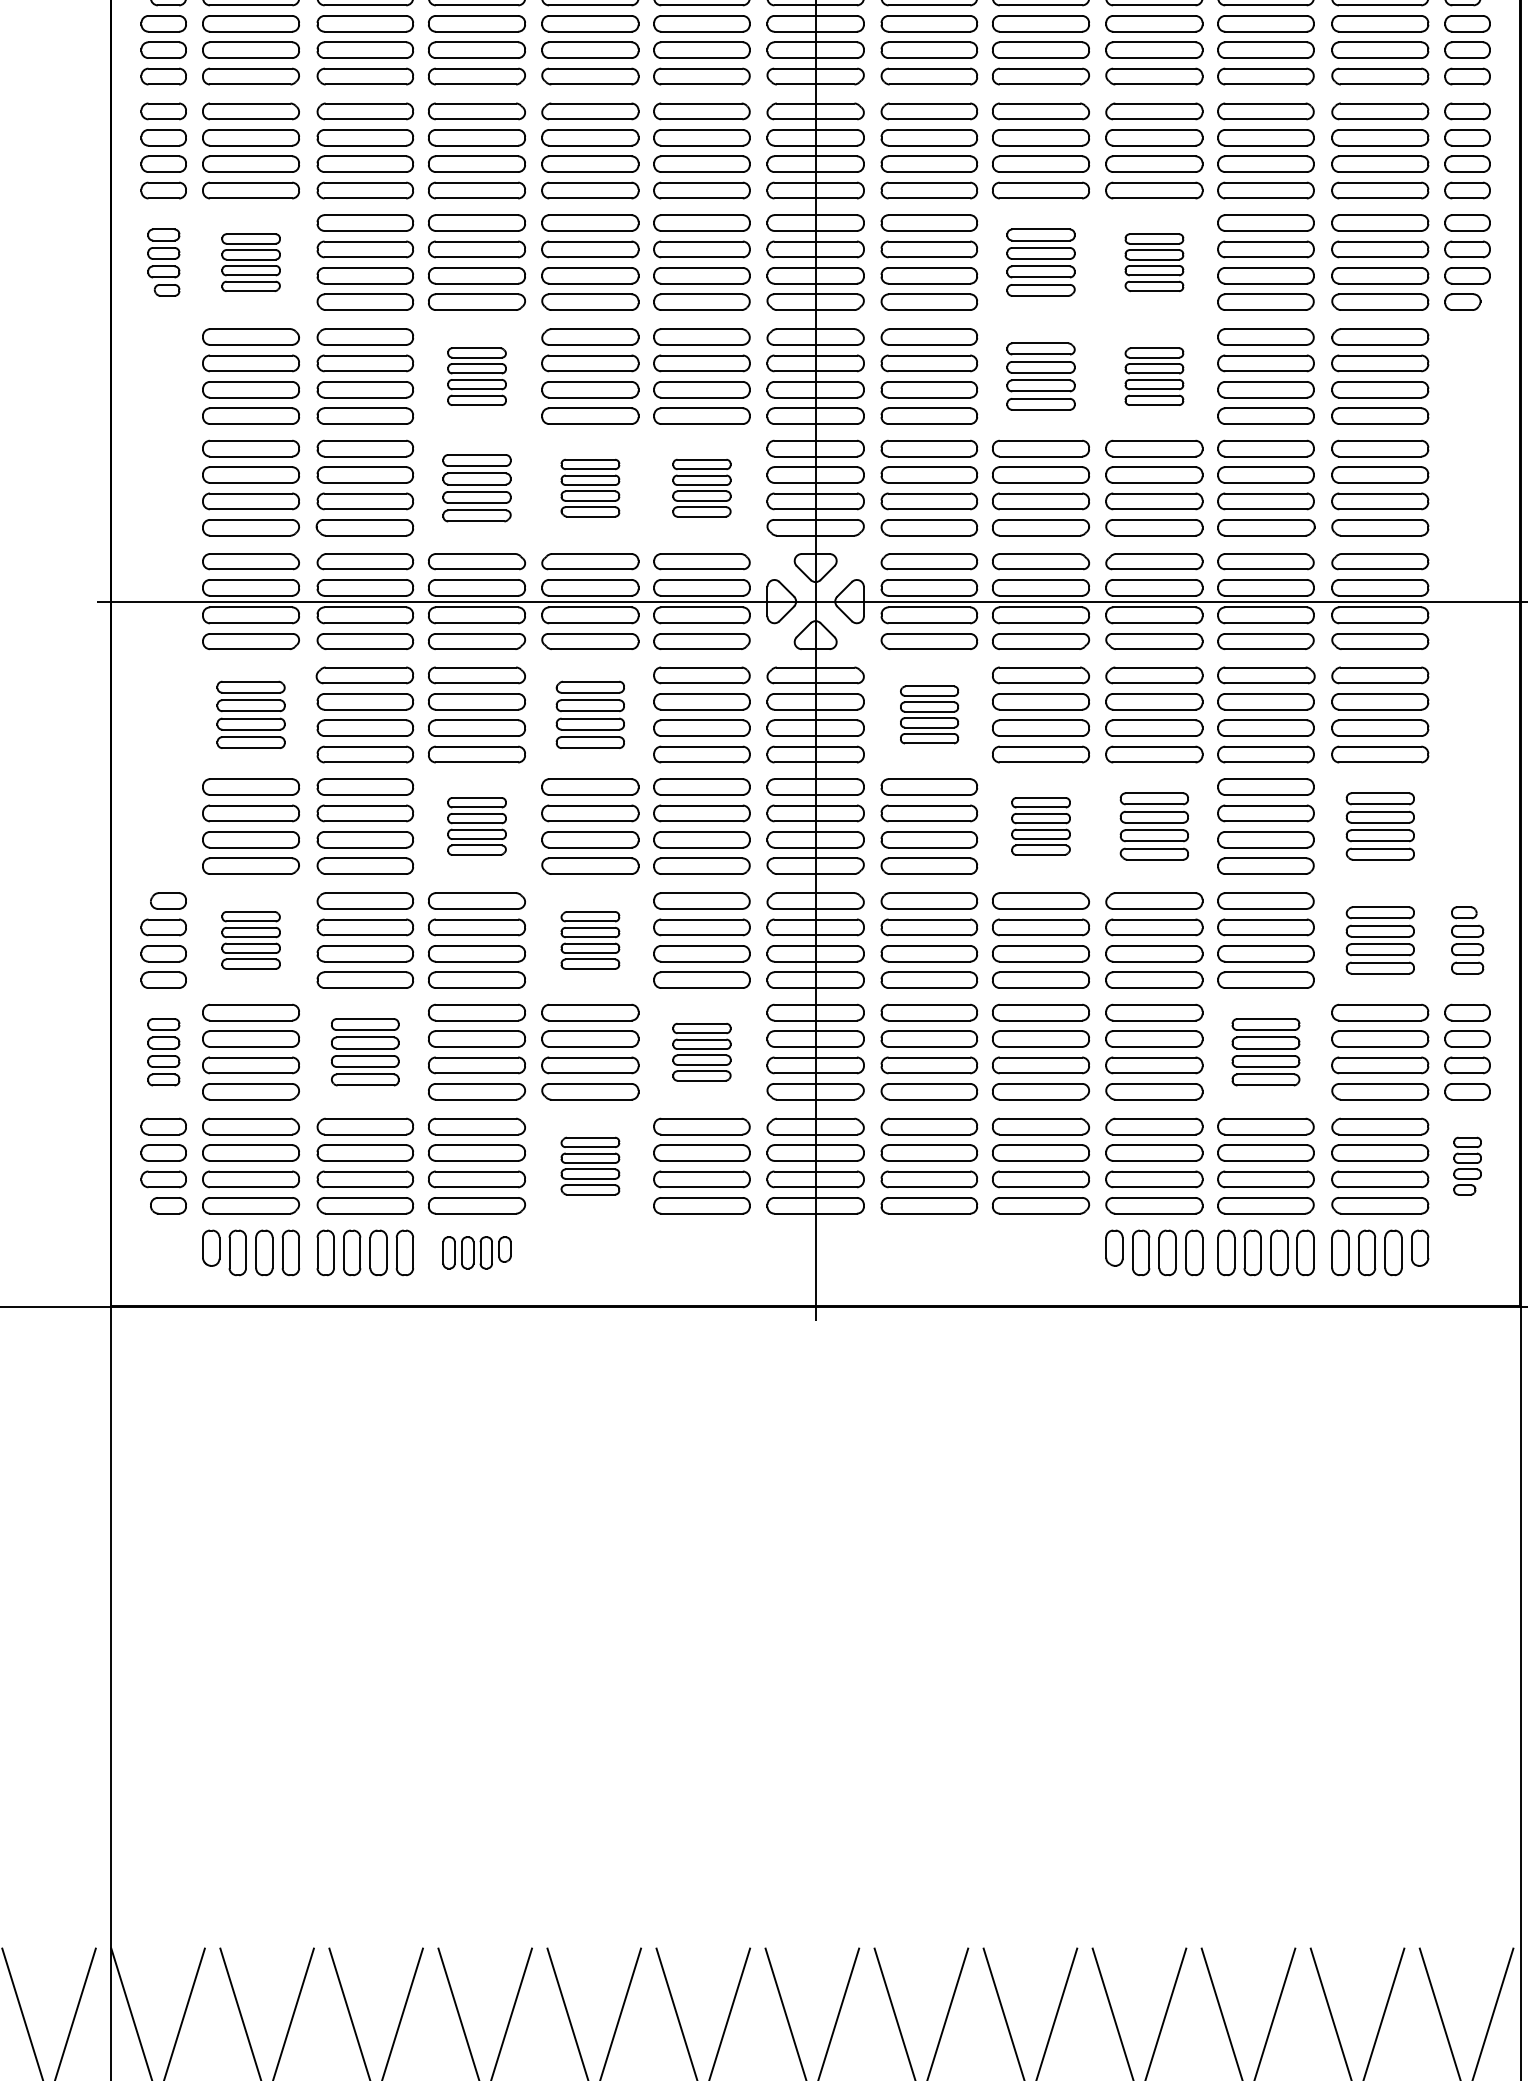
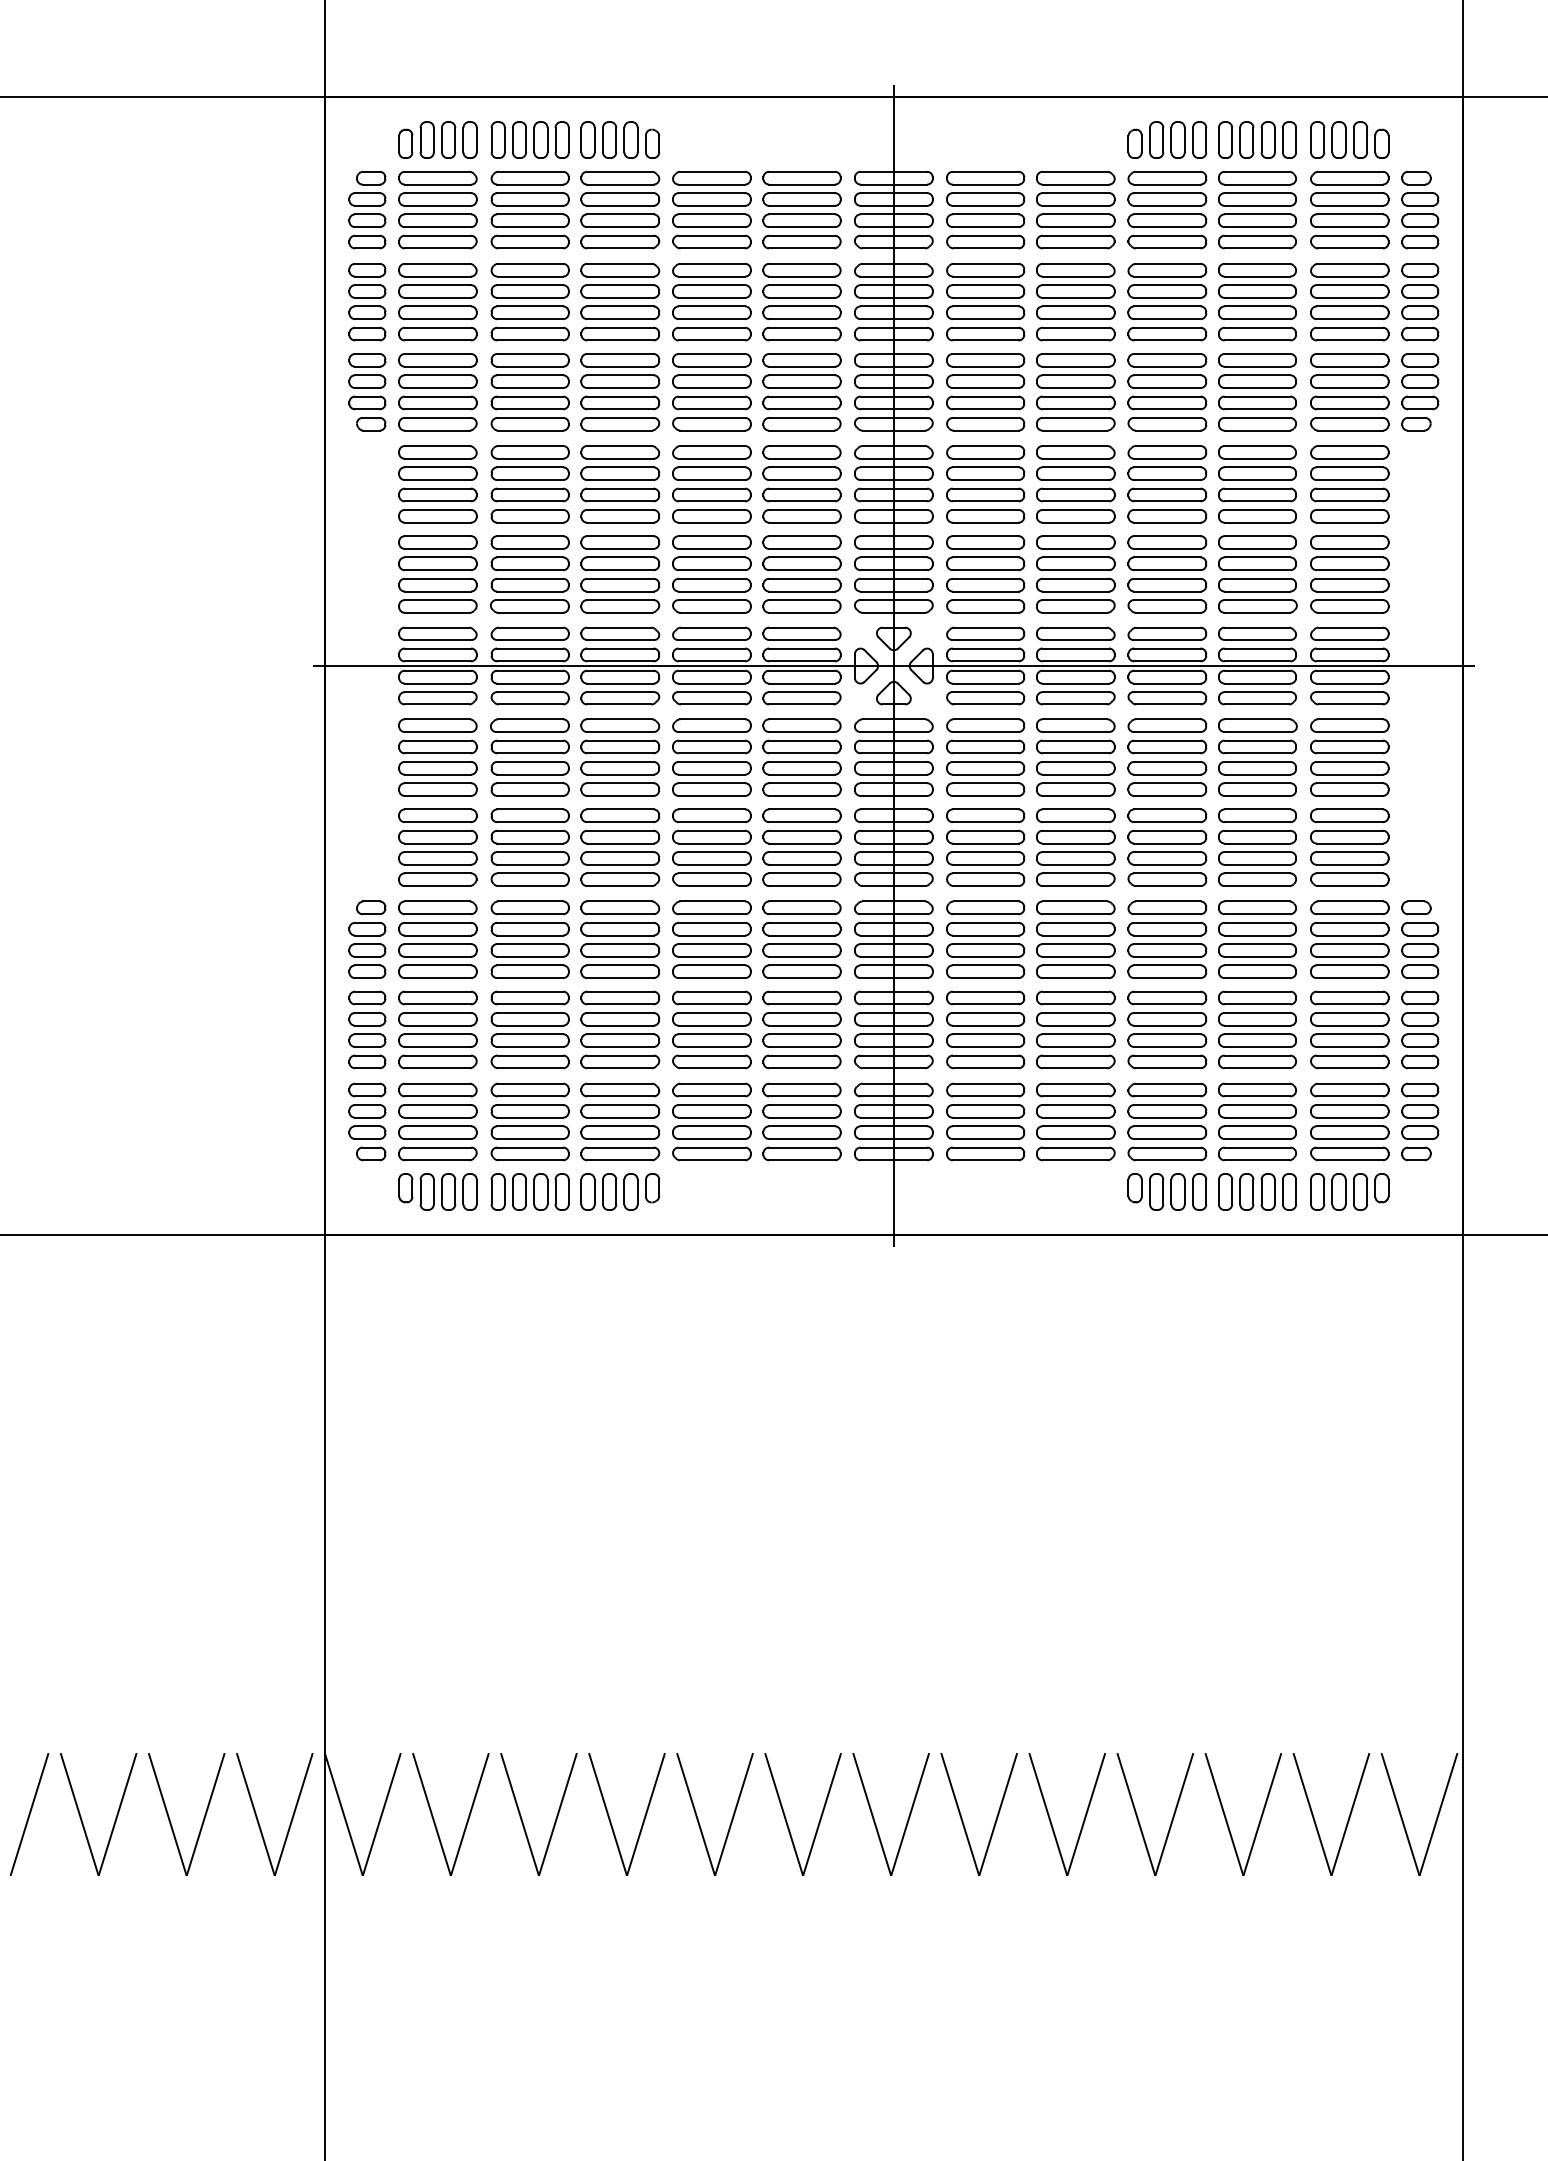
part: (163, 262) -> (367, 392), size x1.43
part: (250, 262) -> (437, 392), size x1.67
part: (1040, 262) -> (1075, 392), size x1.43
part: (1154, 262) -> (1167, 392), size x1.67
part: (477, 376) -> (620, 484), size x1.67
part: (1040, 376) -> (1075, 484), size x1.43
part: (1154, 376) -> (1167, 484), size x1.67
part: (477, 488) -> (620, 574), size x1.43
part: (589, 488) -> (711, 574), size x1.67
part: (701, 488) -> (801, 574), size x1.67
part: (250, 714) -> (437, 757), size x1.43
part: (589, 714) -> (711, 757), size x1.43
part: (929, 714) -> (985, 757), size x1.67
part: (477, 826) -> (620, 847), size x1.67
part: (1040, 826) -> (1075, 847), size x1.67
part: (1154, 826) -> (1167, 847), size x1.43
part: (1379, 826) -> (1349, 847), size x1.43
part: (250, 940) -> (437, 939), size x1.67
part: (589, 940) -> (711, 939), size x1.67
part: (1379, 940) -> (1349, 939), size x1.43
part: (1467, 940) -> (1420, 939), size x1.43
part: (163, 1051) -> (367, 1029), size x1.43
part: (364, 1051) -> (529, 1029), size x1.43
part: (701, 1051) -> (801, 1029), size x1.67
part: (1265, 1051) -> (1257, 1029), size x1.43
part: (589, 1165) -> (711, 1121), size x1.67
part: (1467, 1165) -> (1420, 1121), size x1.67
part: (477, 1252) -> (620, 1191), size x1.43

